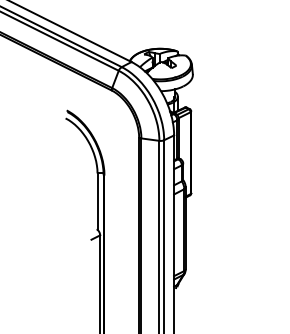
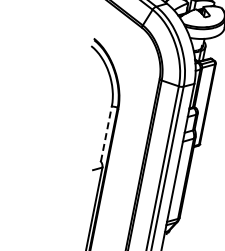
line: (97, 201) -> (106, 133), solid -> dashed

